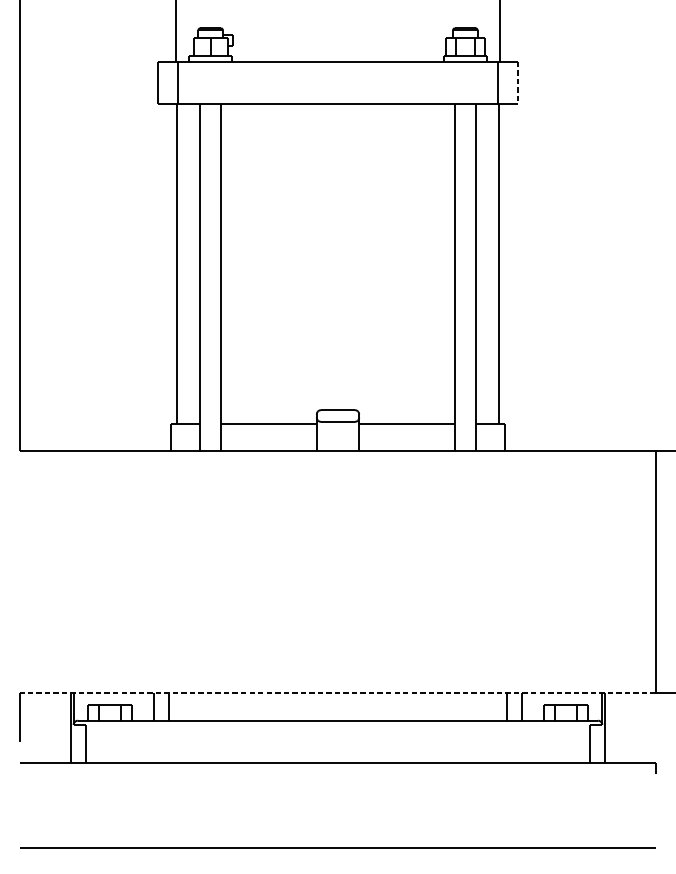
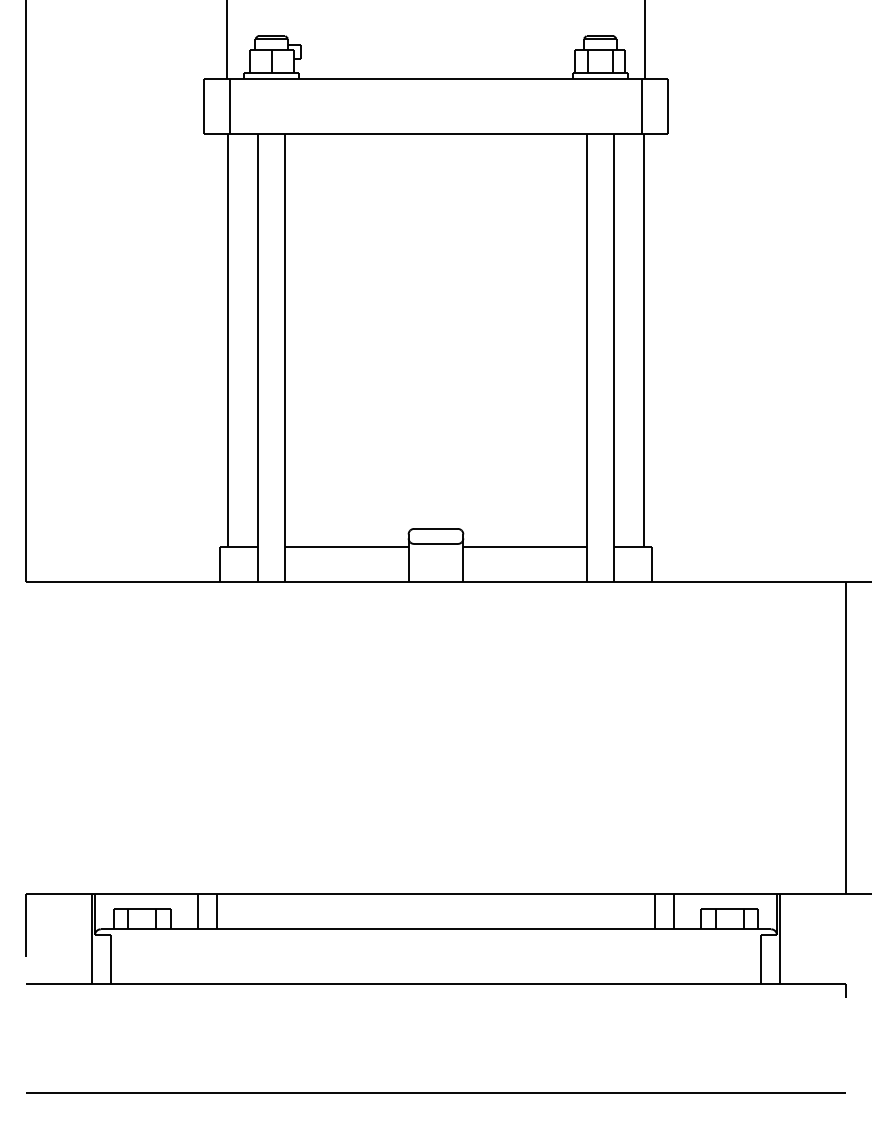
line: (518, 83) -> (668, 107), dashed -> solid
line: (337, 693) -> (435, 894), dashed -> solid

